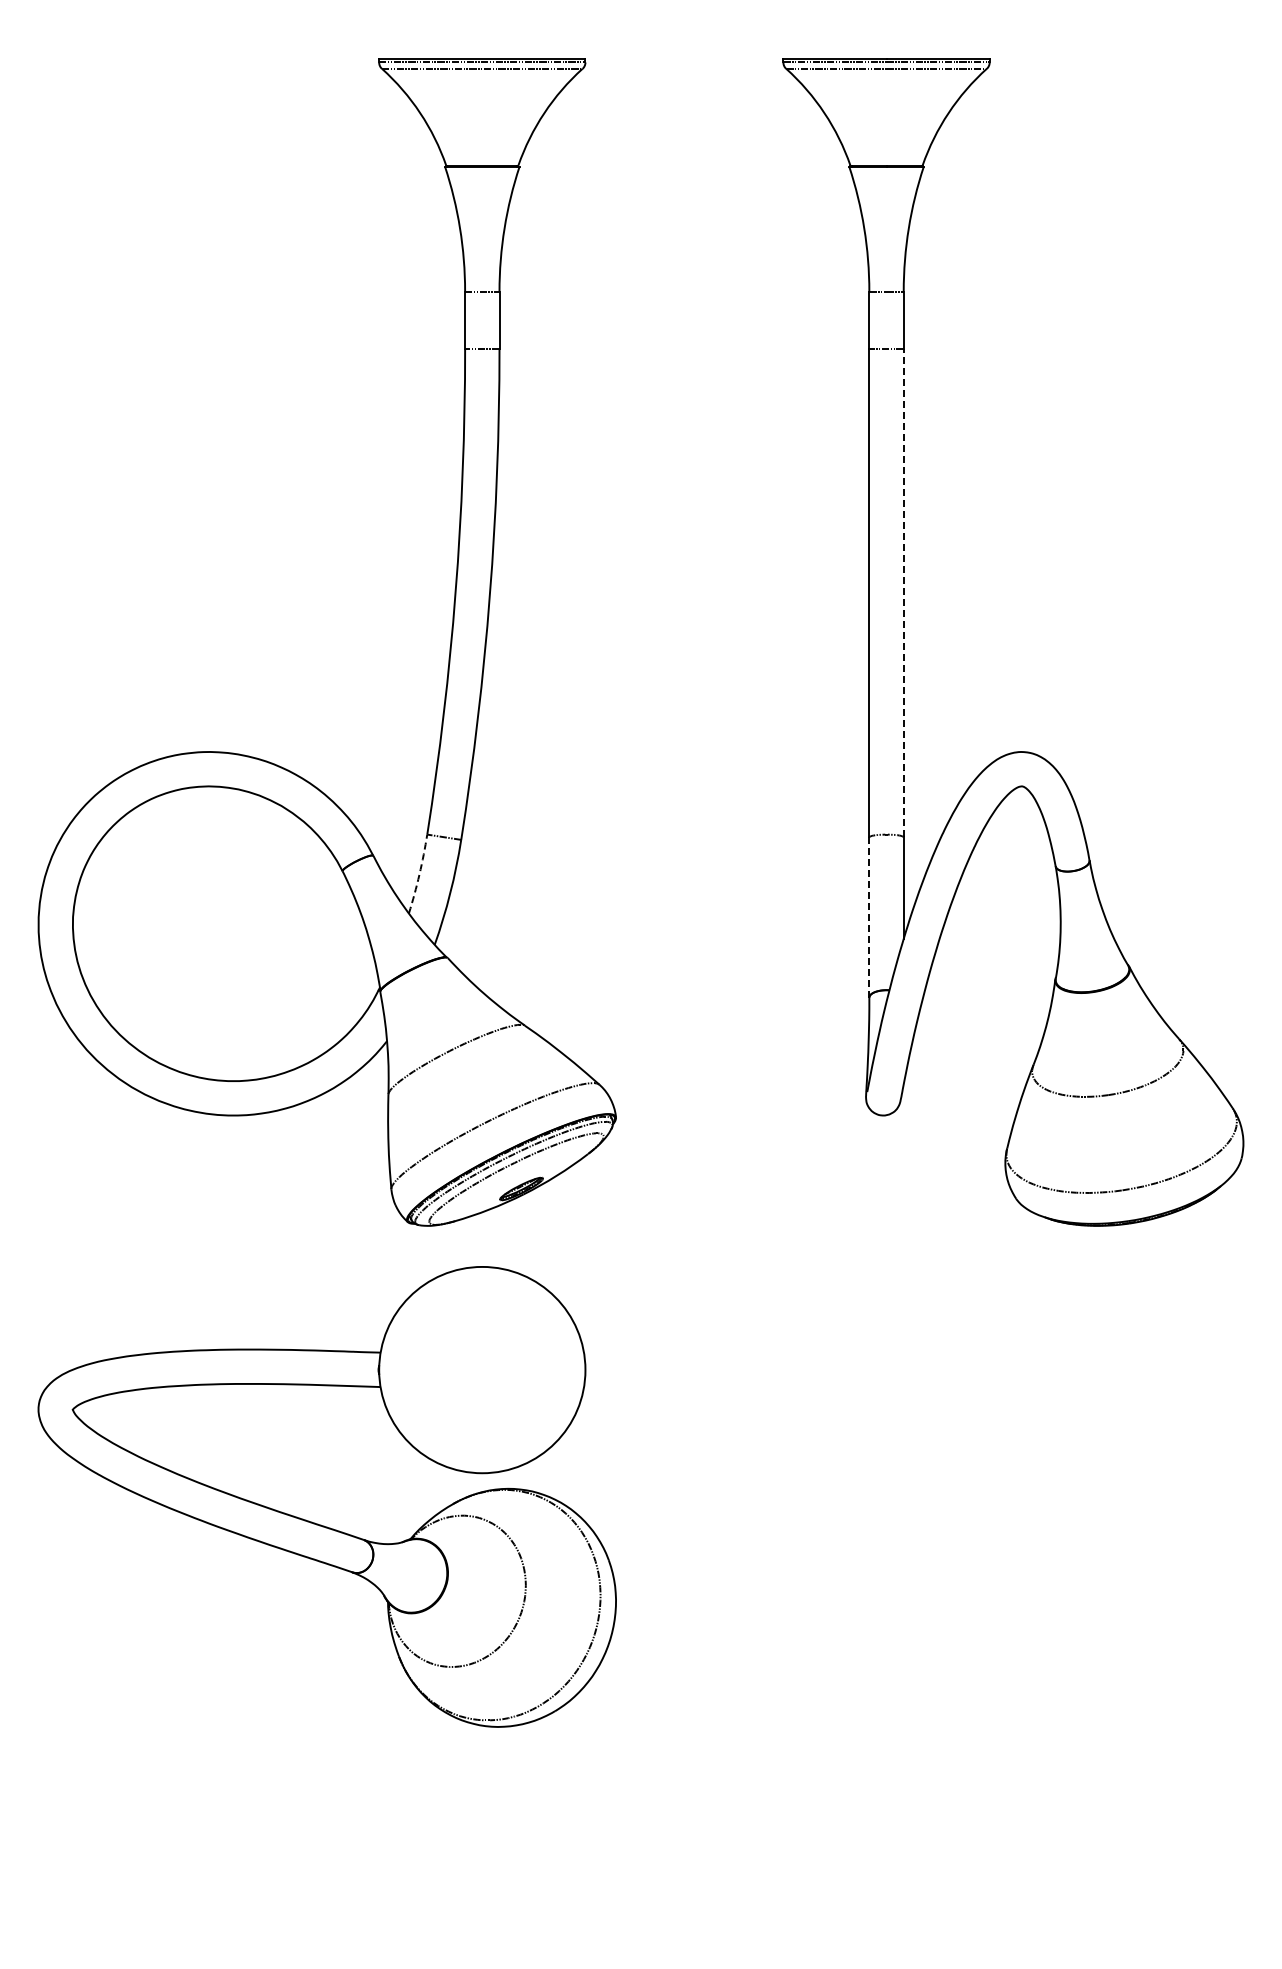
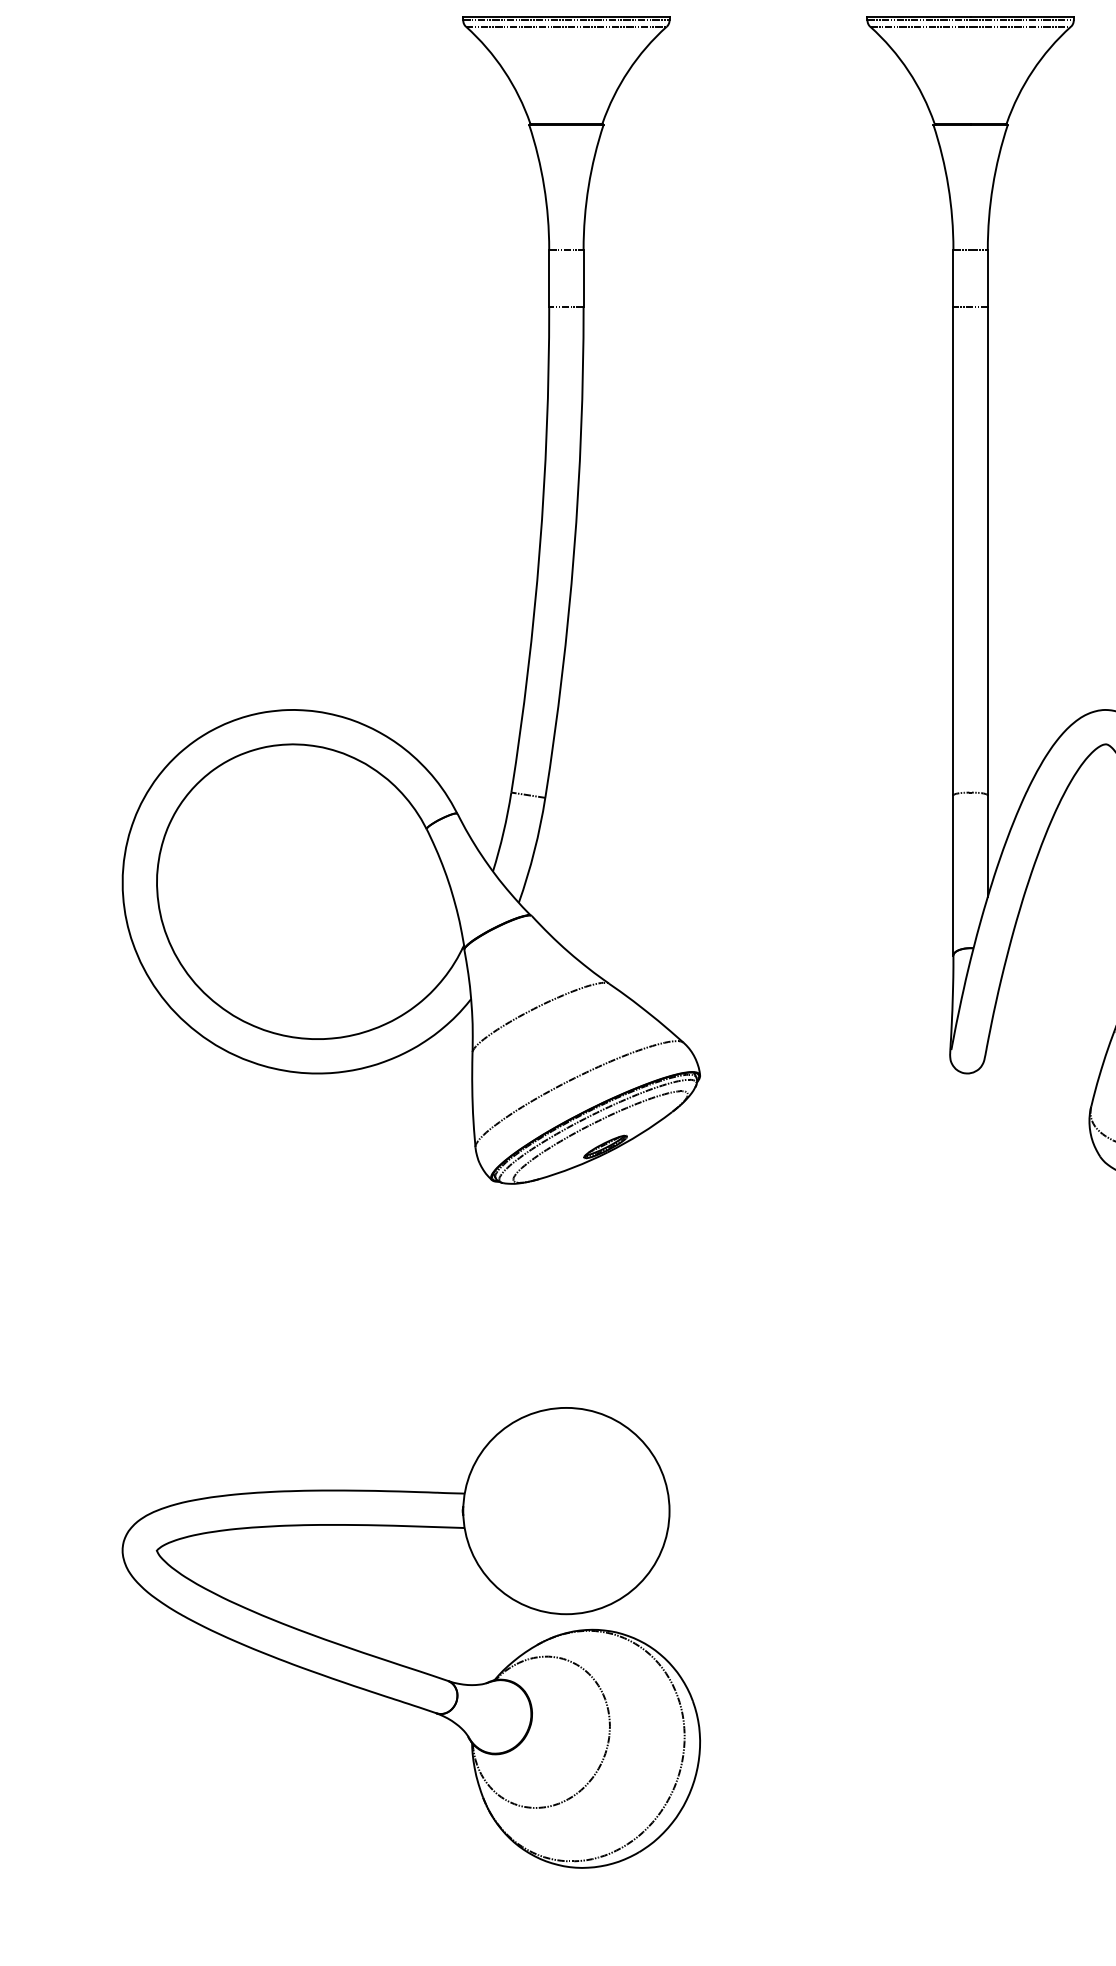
line: (903, 592) -> (987, 550), dashed -> solid
arc: (419, 874) -> (503, 832), dashed -> solid
line: (869, 917) -> (953, 875), dashed -> solid
part: (321, 1524) -> (405, 1665), moved

